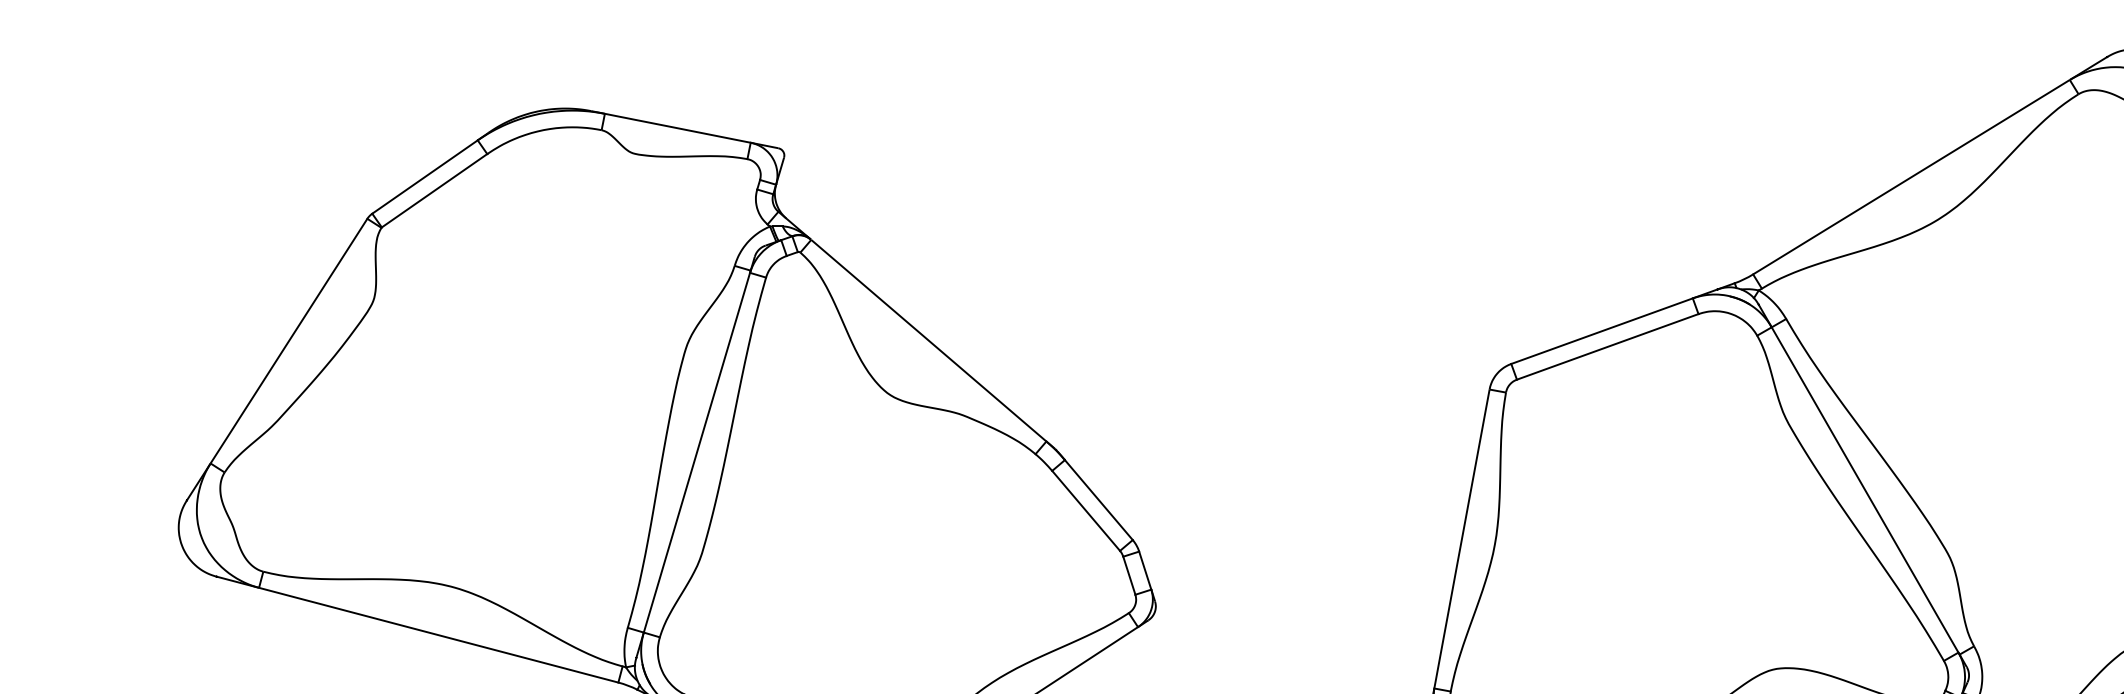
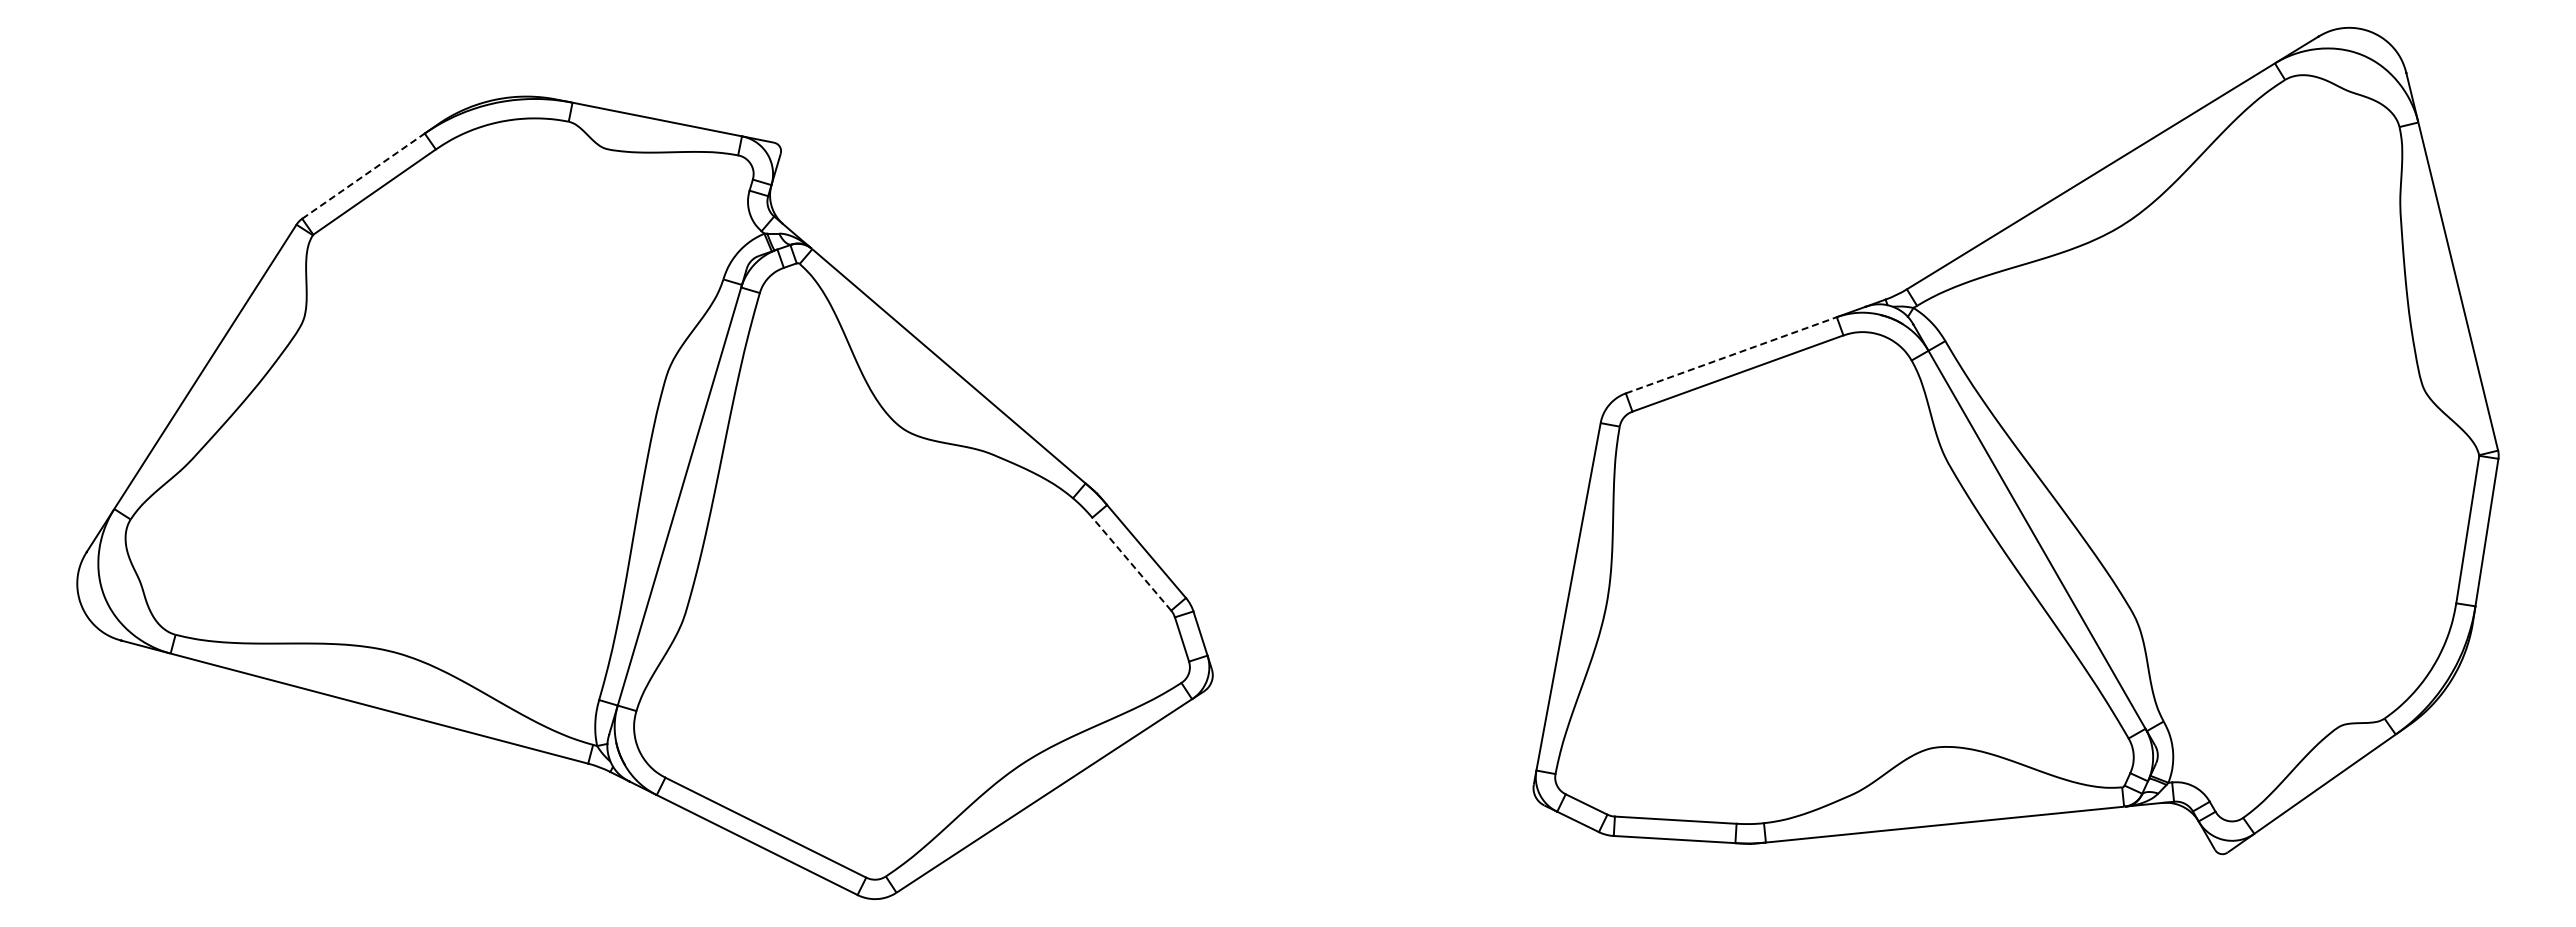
line: (425, 177) -> (363, 176), solid -> dashed
line: (1602, 331) -> (1731, 355), solid -> dashed
line: (1085, 511) -> (1131, 564), solid -> dashed

